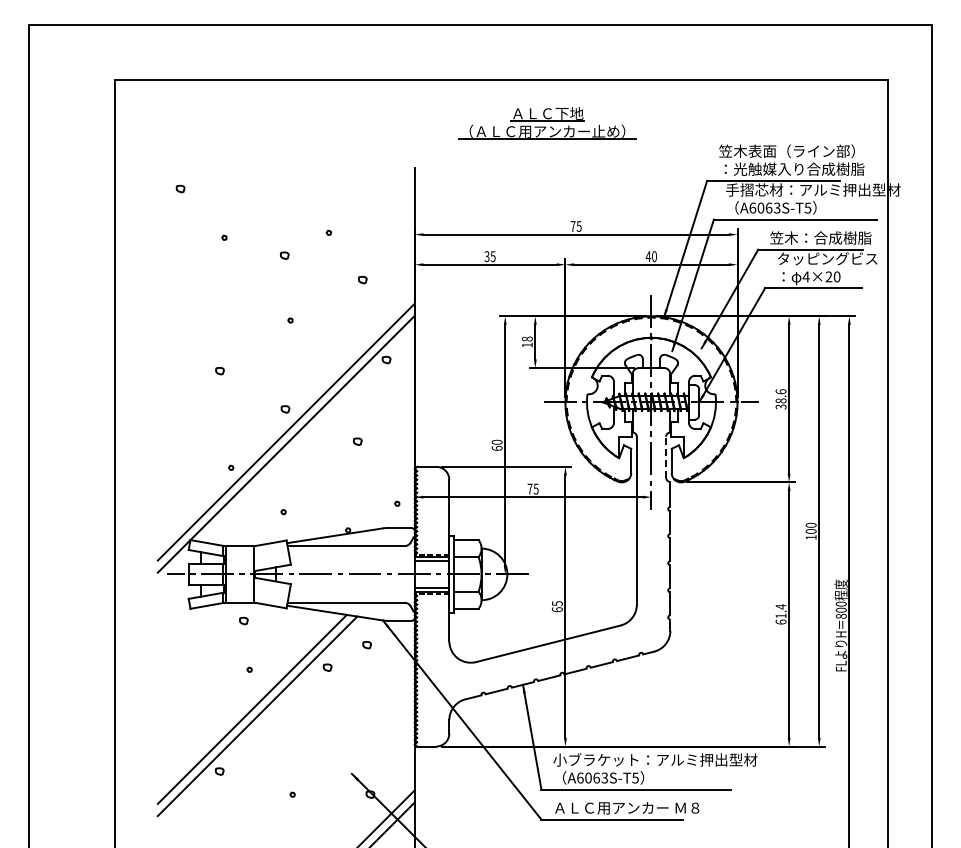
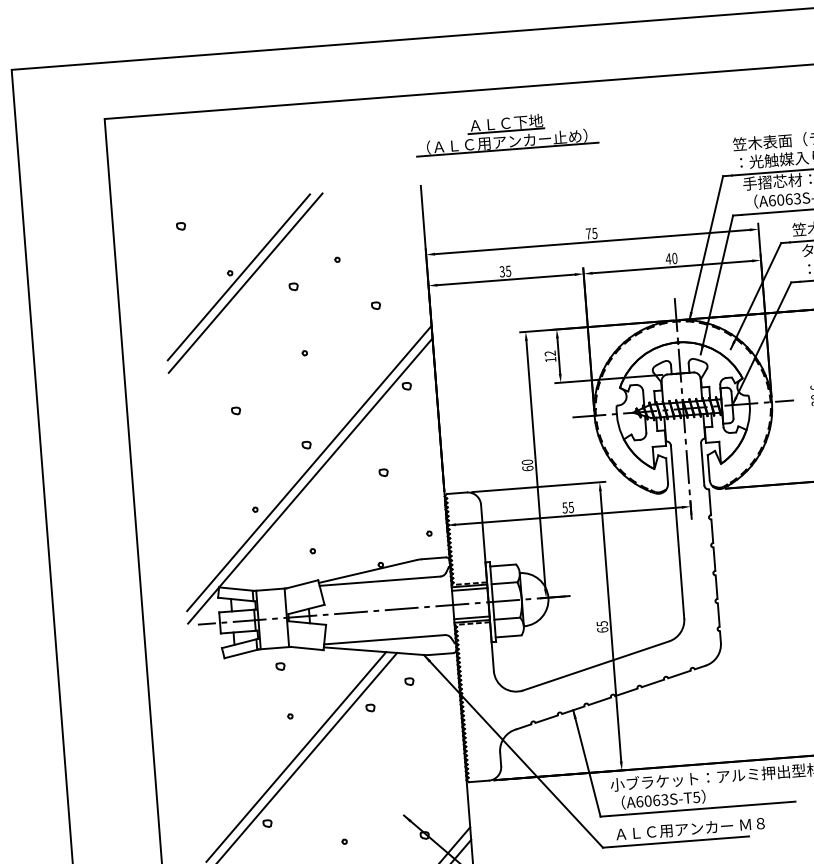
part: (547, 122) -> (506, 132), moved
line: (232, 242) -> (238, 277), added
line: (238, 248) -> (245, 283), added
text: (527, 338) -> (550, 352), 18 -> 12
line: (666, 456) -> (703, 463), dashed -> solid
text: (529, 488) -> (564, 507), 75 -> 55

